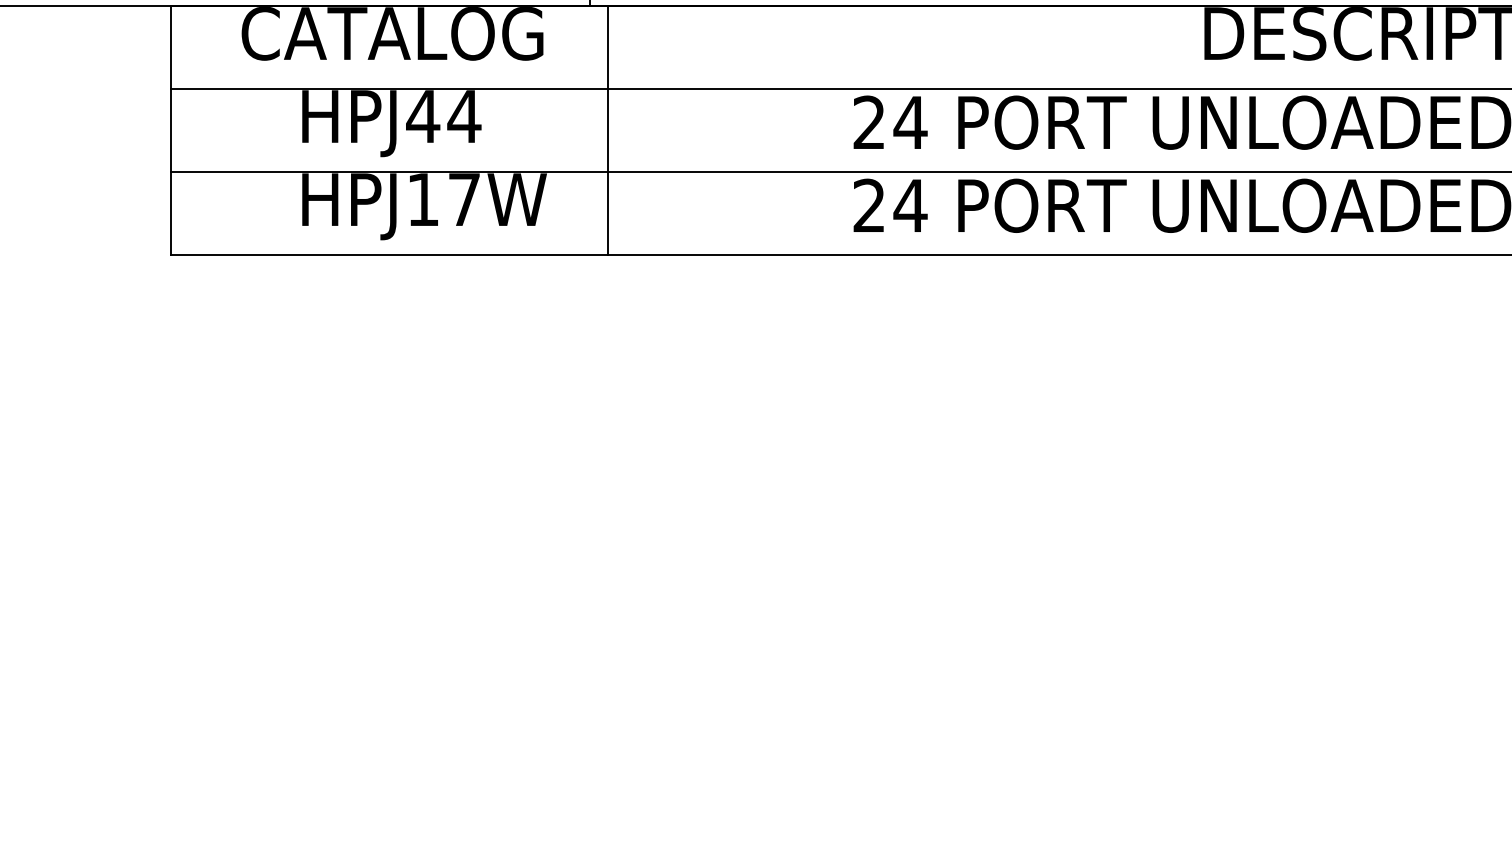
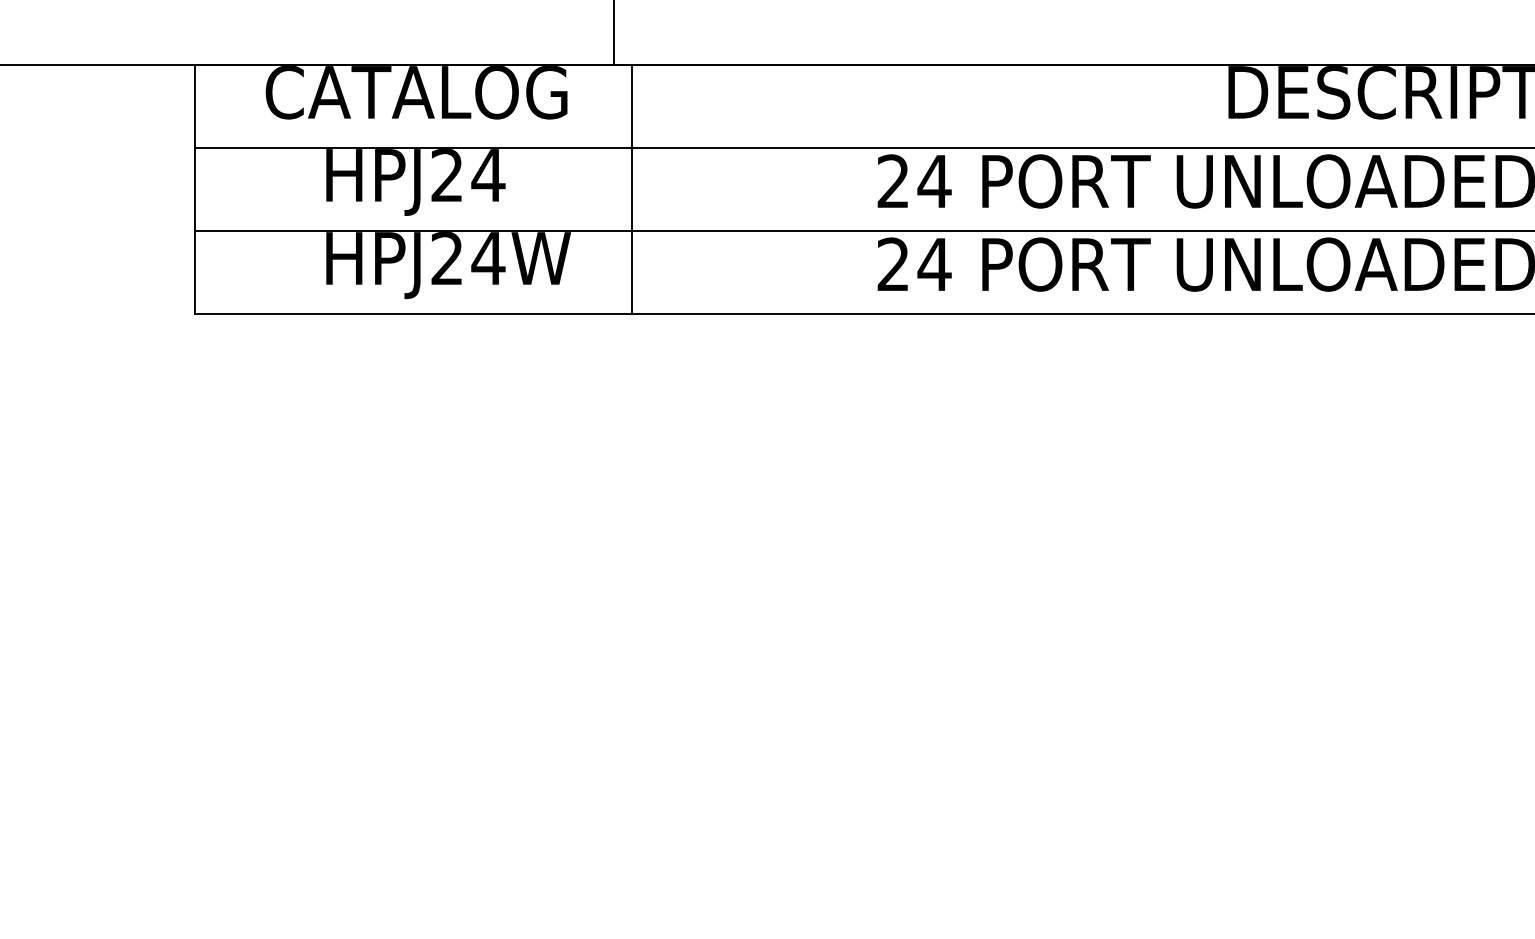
text: (423, 116) -> (447, 175), HPJ44 -> HPJ24
text: (444, 199) -> (468, 258), HPJ17W -> HPJ24W

